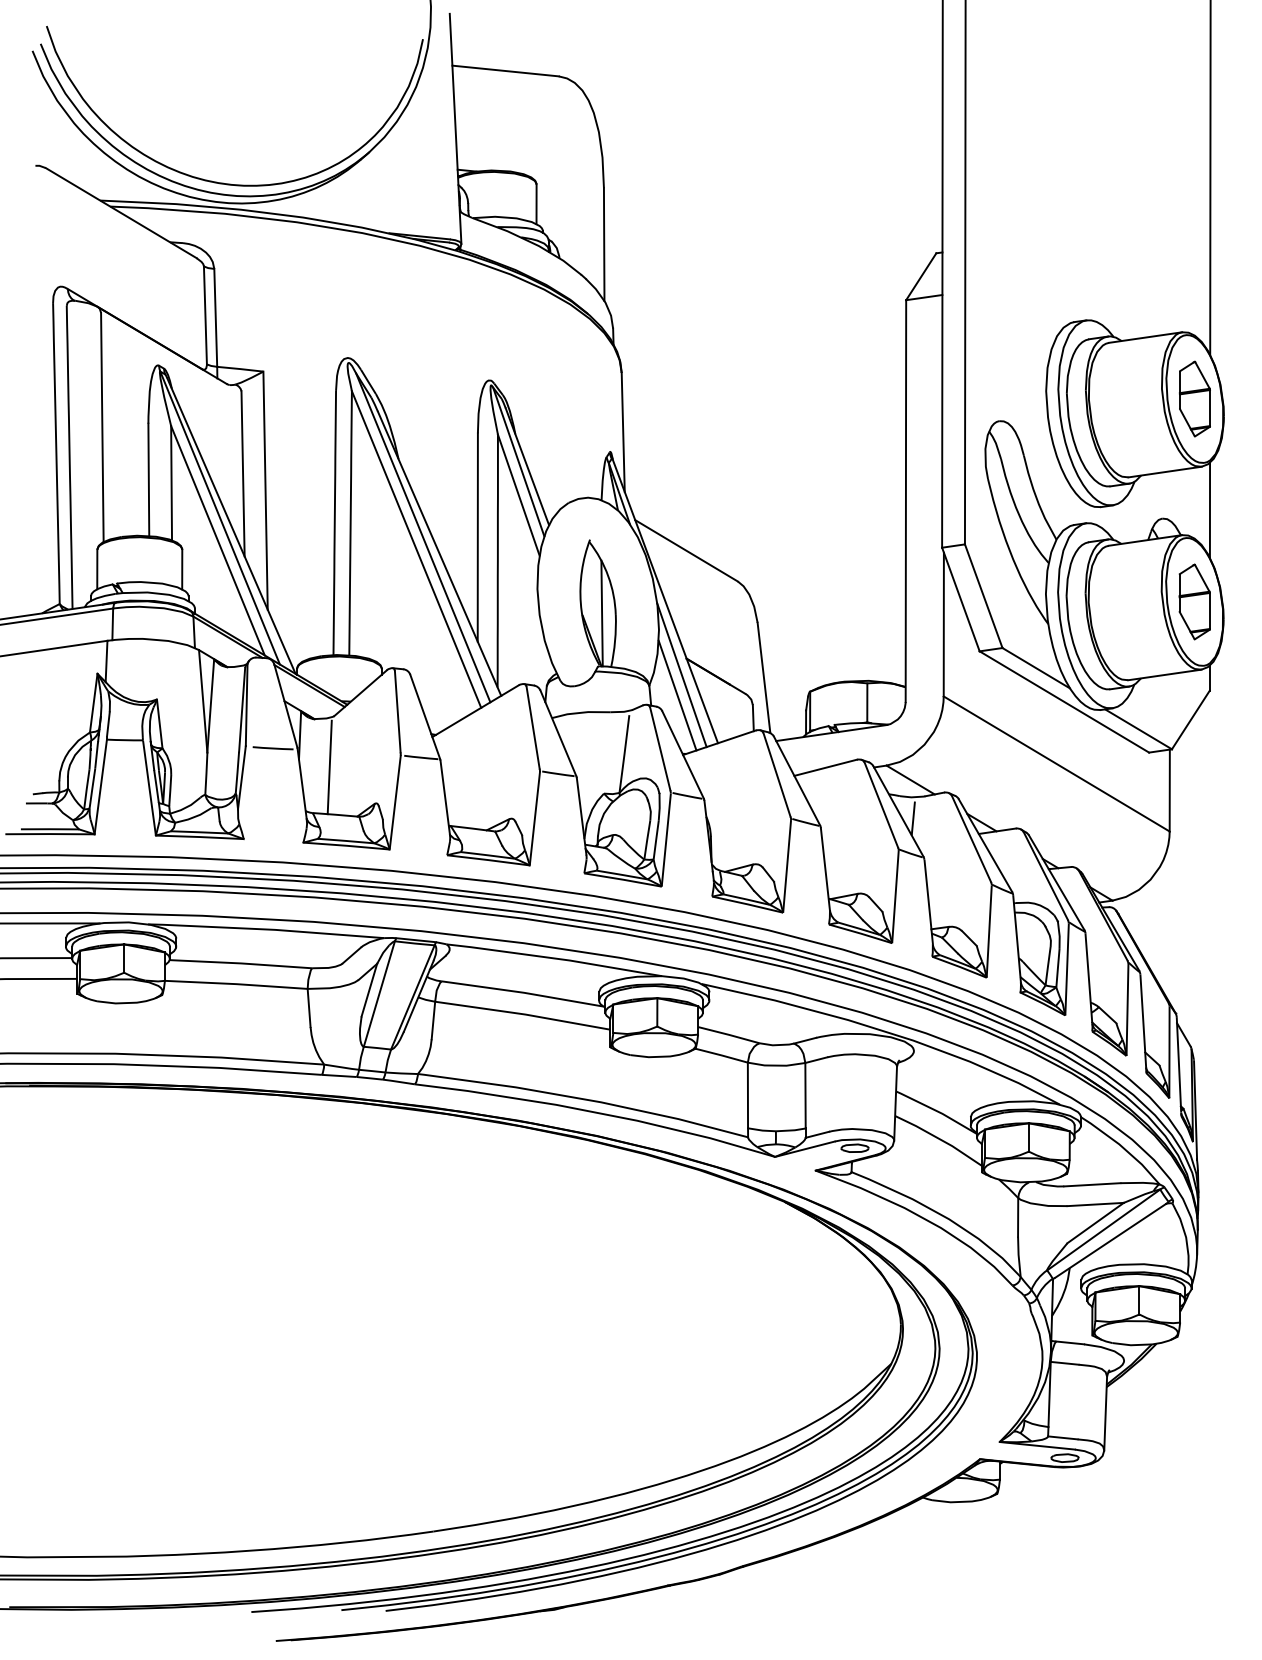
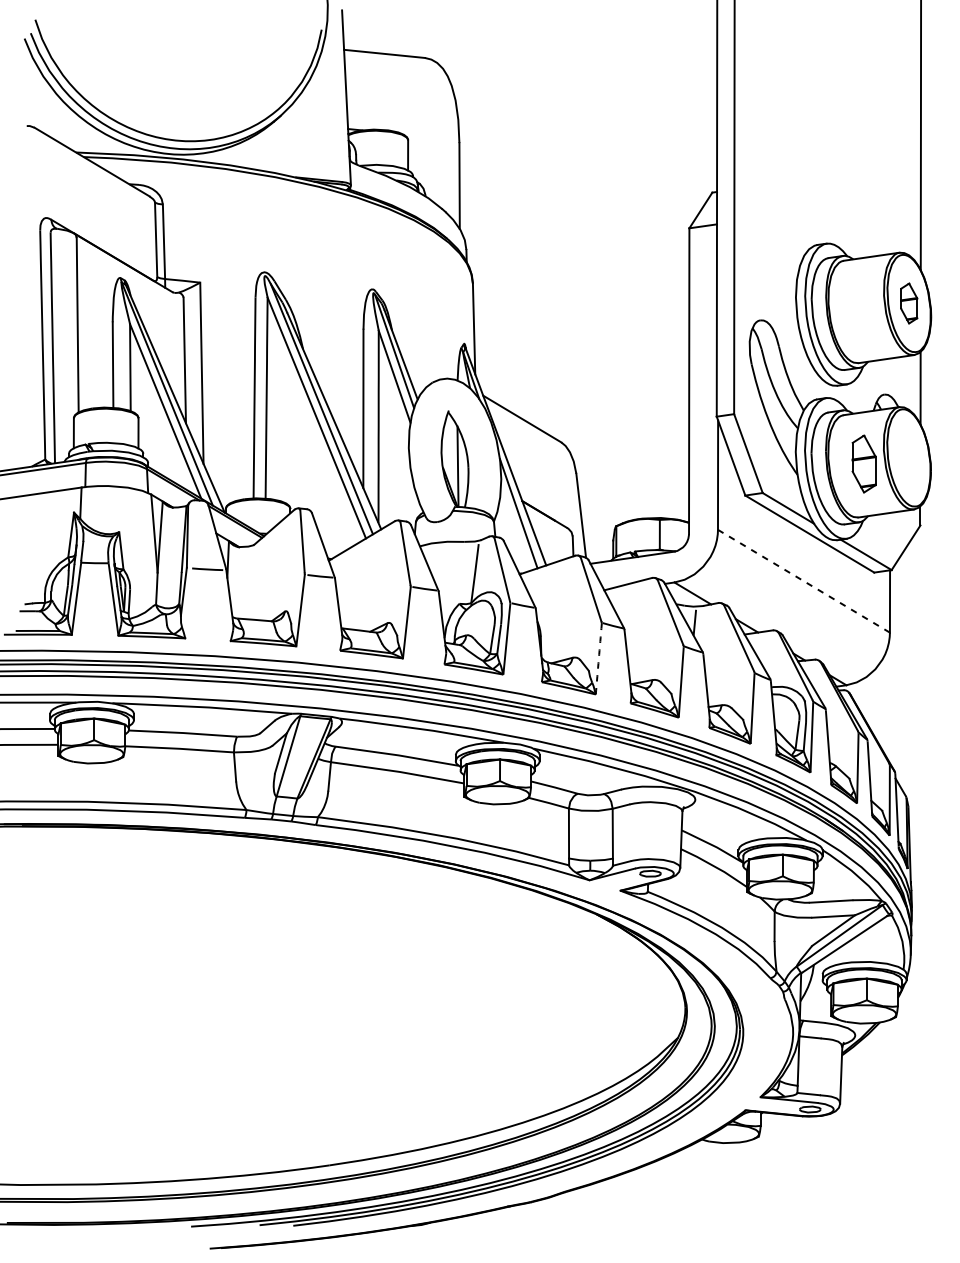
part: (1194, 398) -> (908, 303), size x0.7
part: (1194, 601) -> (863, 463), moved
line: (677, 695) -> (515, 529), removed
line: (1056, 763) -> (803, 580), solid -> dashed
line: (329, 767) -> (250, 583), removed
arc: (787, 866) -> (599, 659), solid -> dashed

